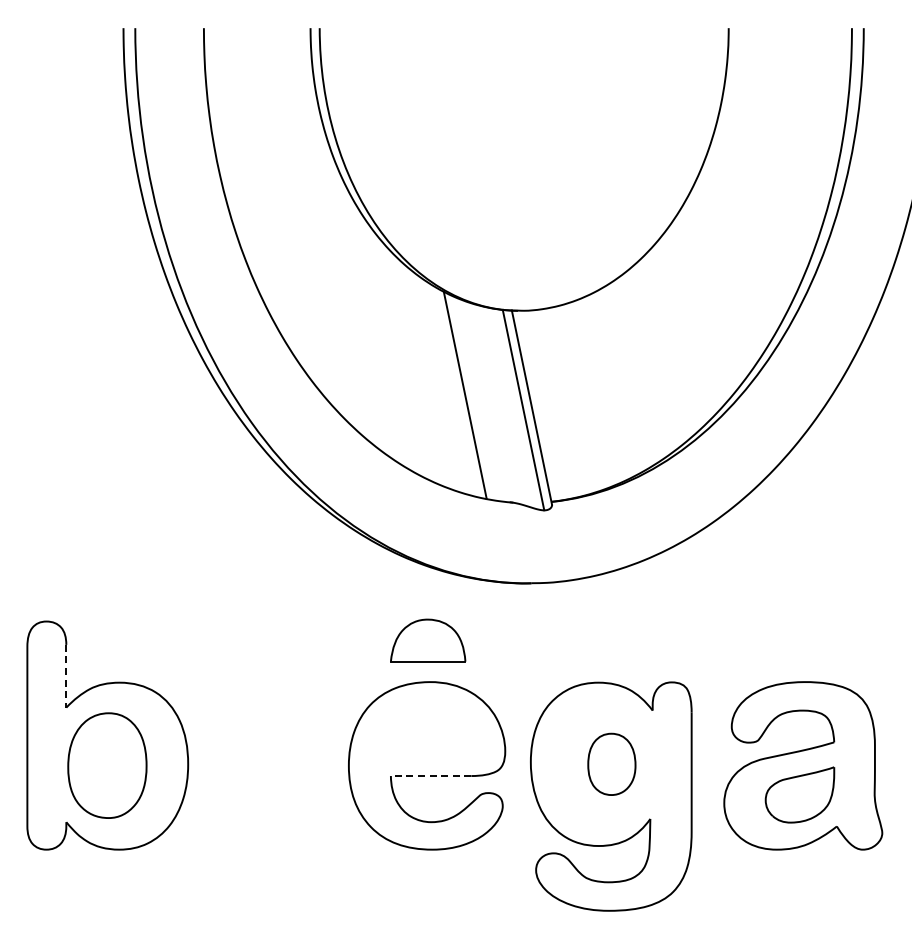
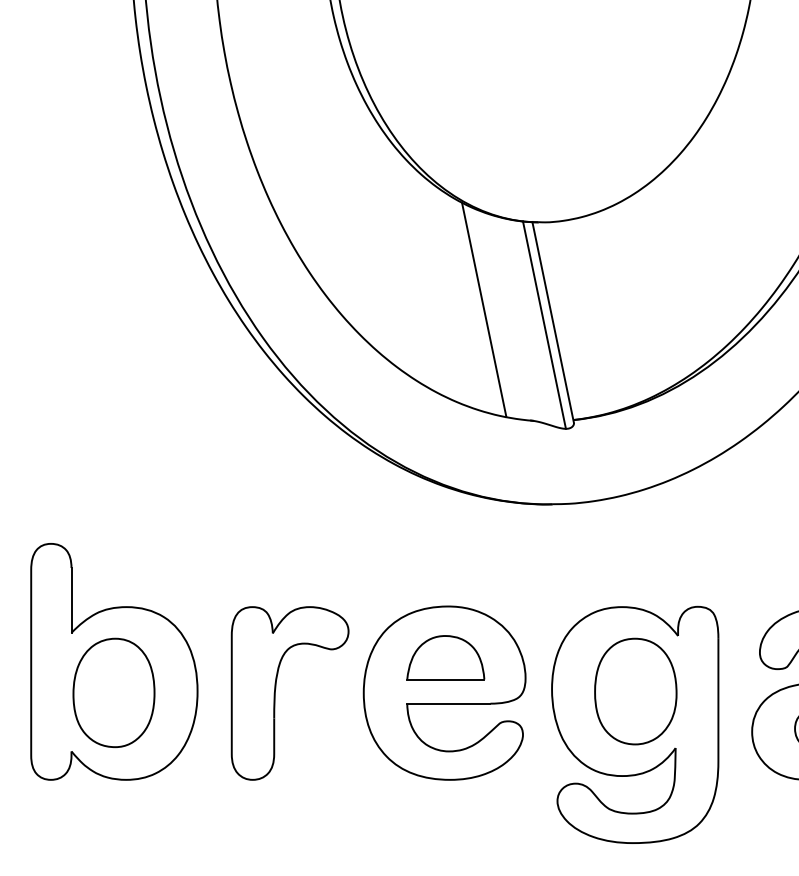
part: (428, 640) -> (446, 657), moved
line: (66, 676) -> (71, 600), dashed -> solid
part: (264, 761) -> (276, 688), added
part: (611, 764) -> (635, 691), size x1.67
line: (430, 776) -> (448, 704), dashed -> solid

